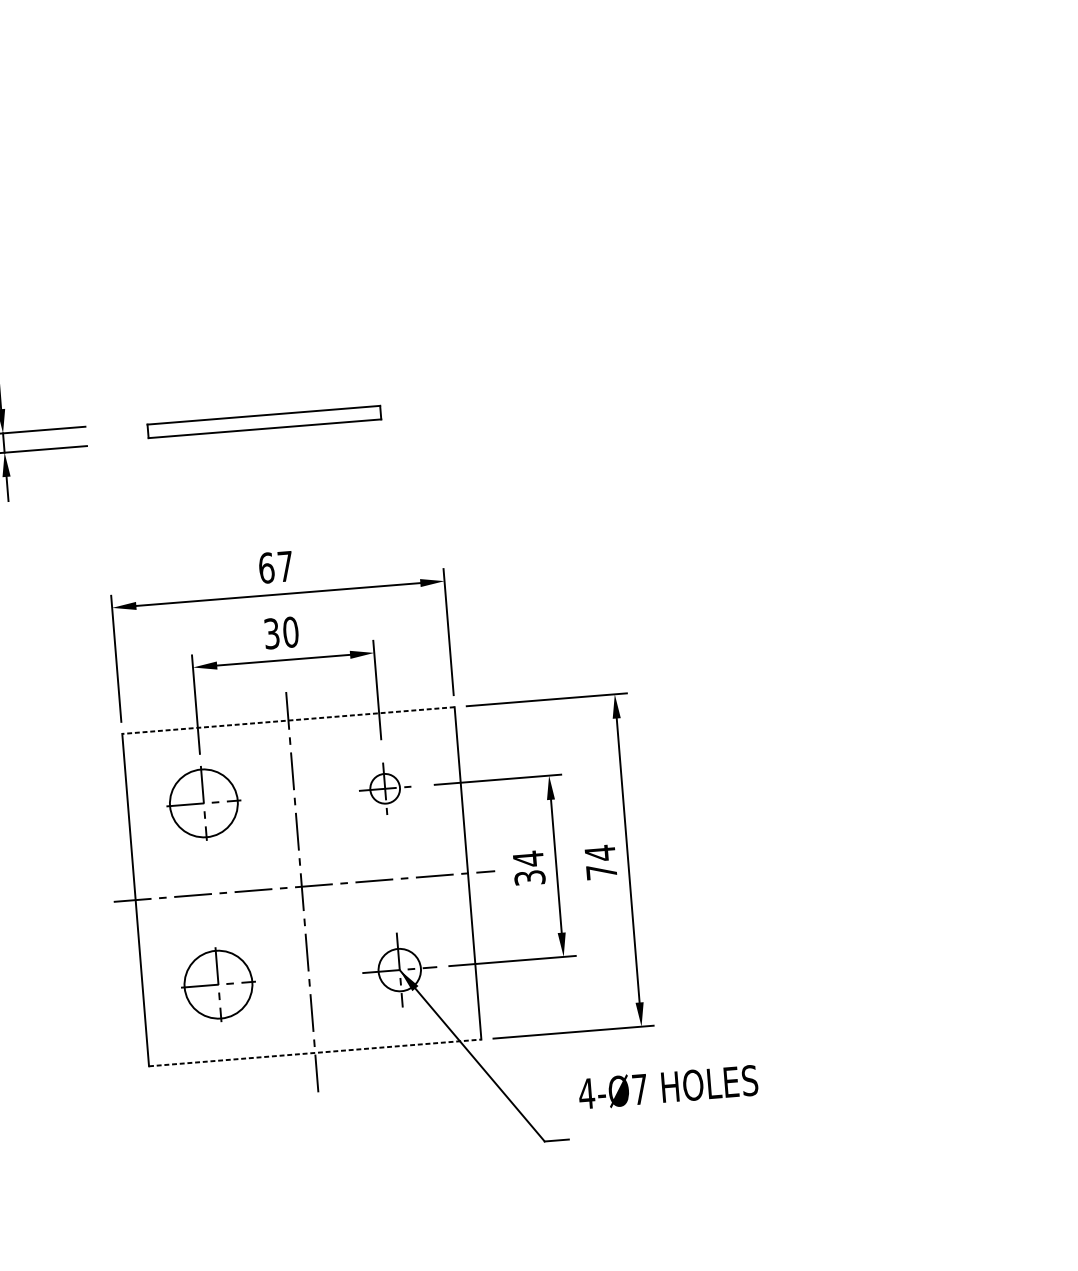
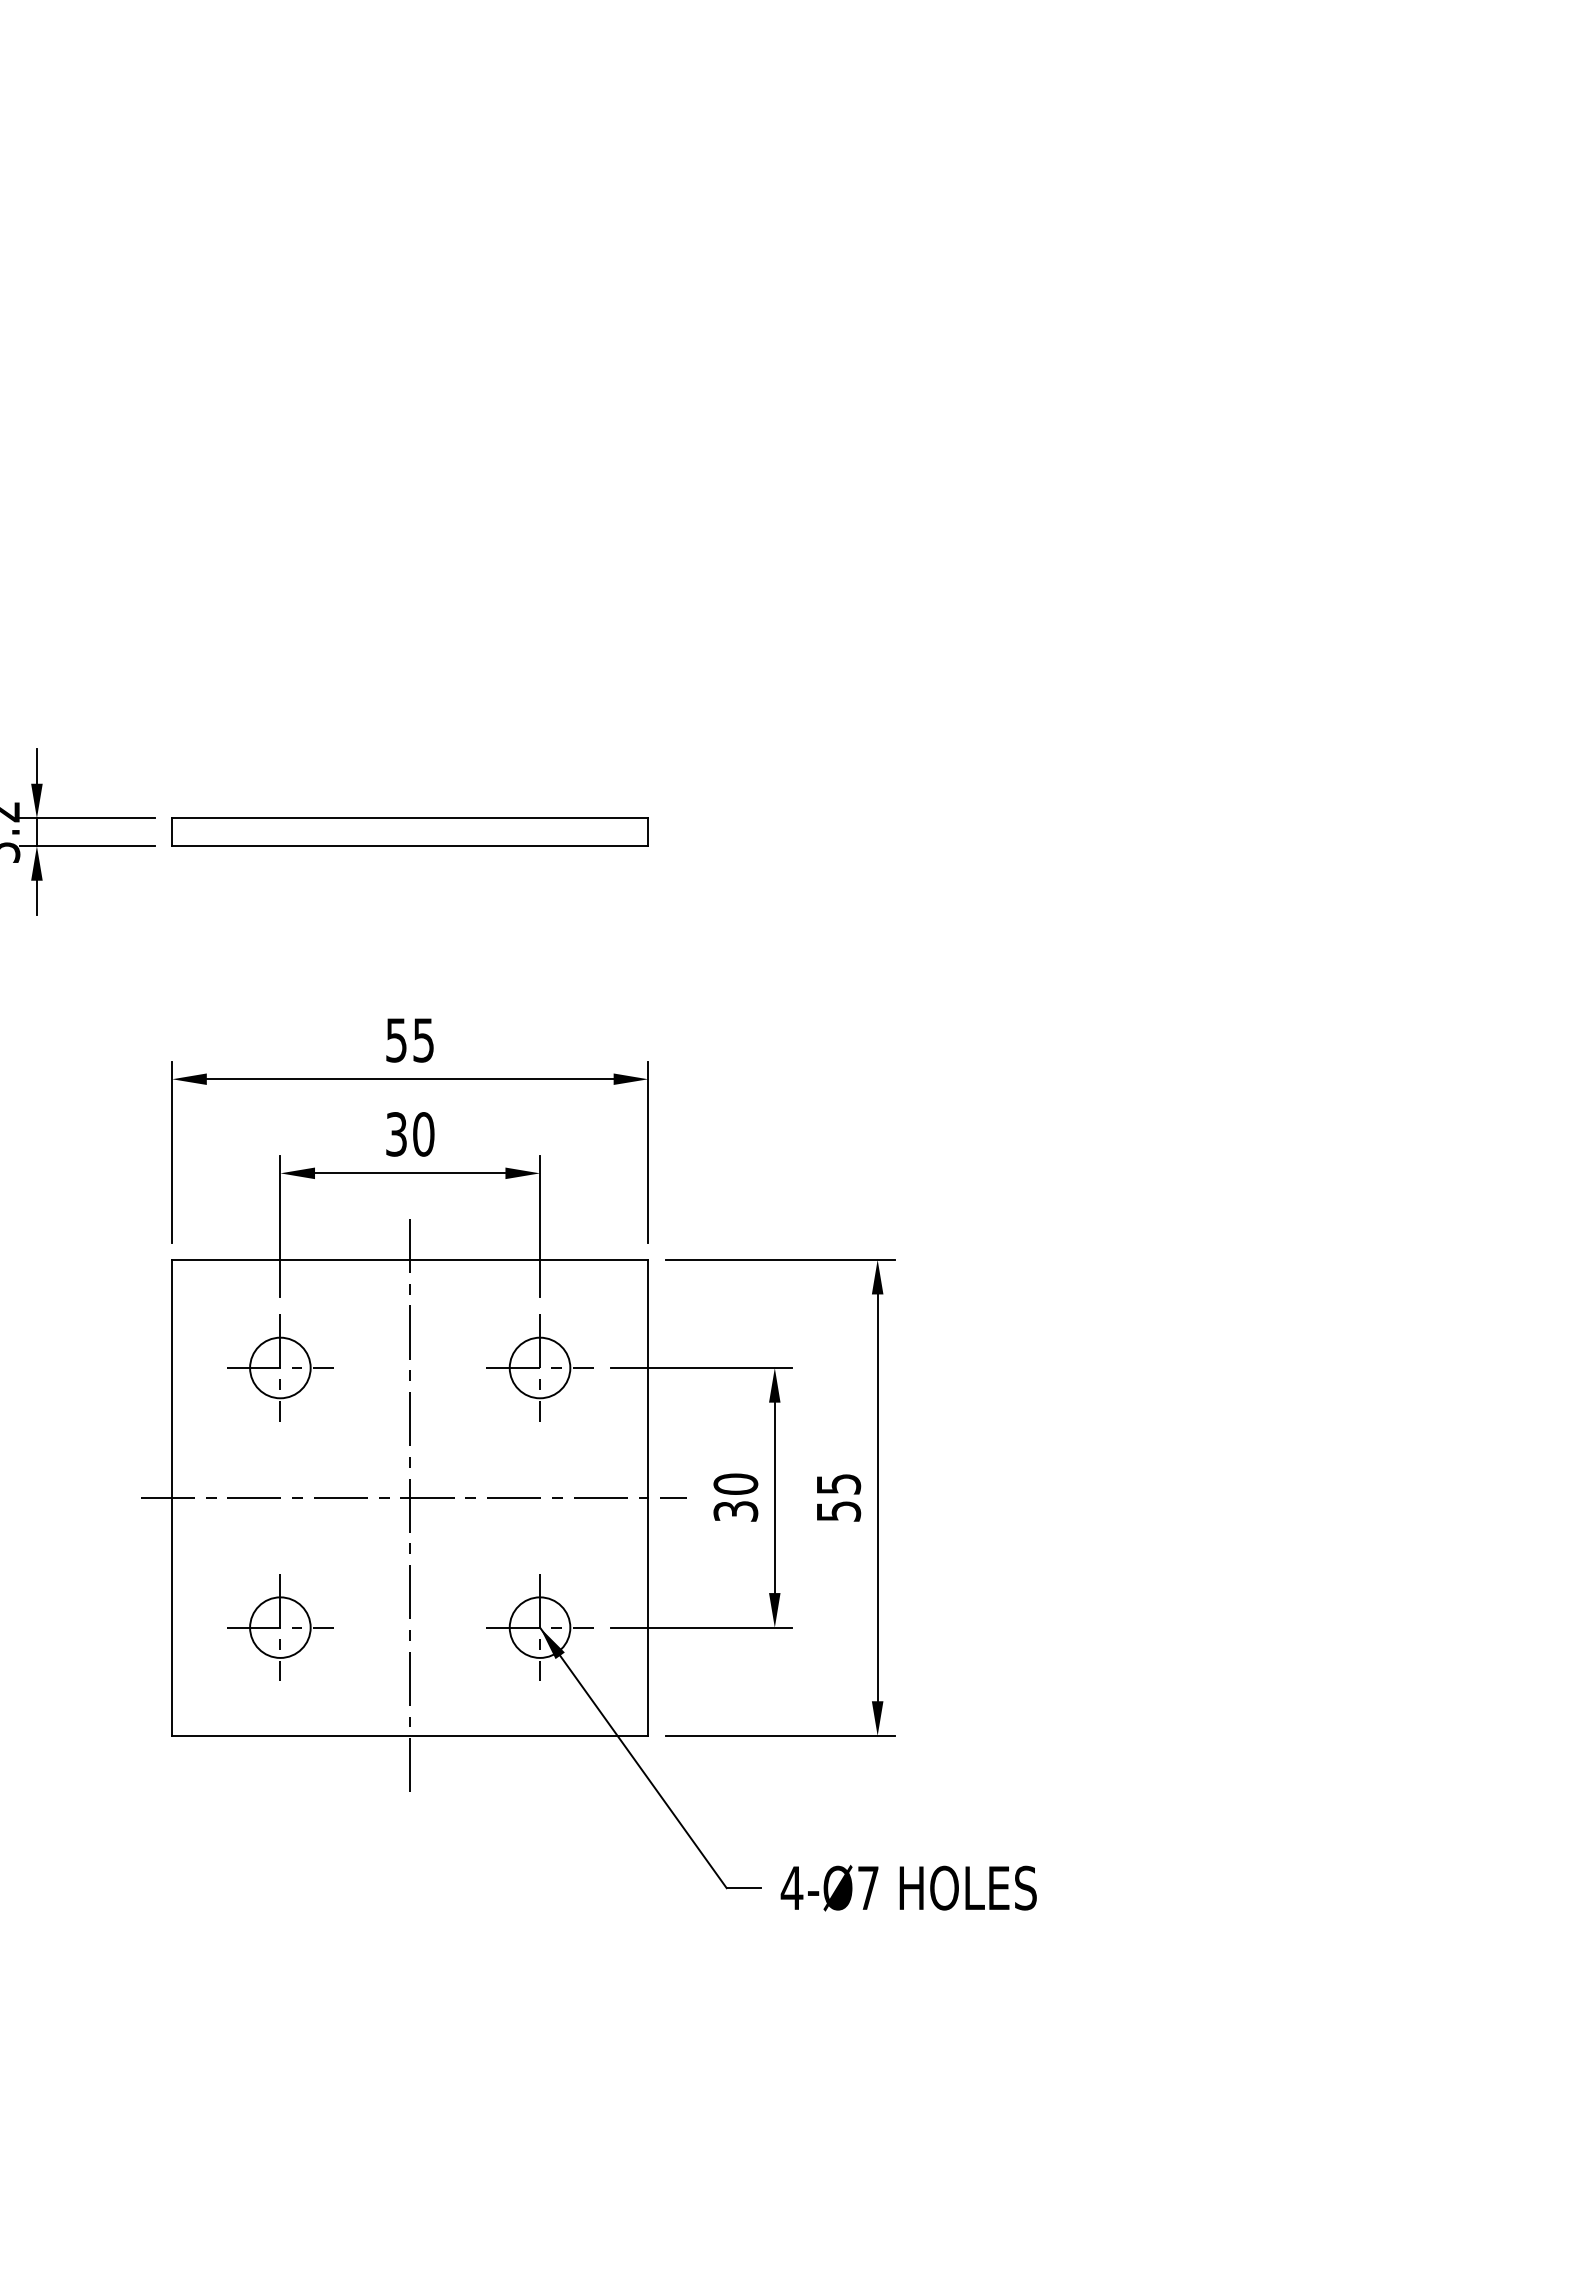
part: (263, 421) -> (409, 831), size x1.43
text: (275, 567) -> (409, 1040), 67 -> 55
line: (287, 720) -> (409, 1259), dashed -> solid
part: (384, 788) -> (539, 1367), size x1.43
circle: (203, 803) -> (280, 1367), size x0.62
text: (528, 859) -> (735, 1484), 34 -> 30
text: (601, 862) -> (839, 1497), 74 -> 55
circle: (218, 984) -> (280, 1627), size x0.62
line: (315, 1052) -> (410, 1735), dashed -> solid
text: (668, 1087) -> (908, 1888), moved

